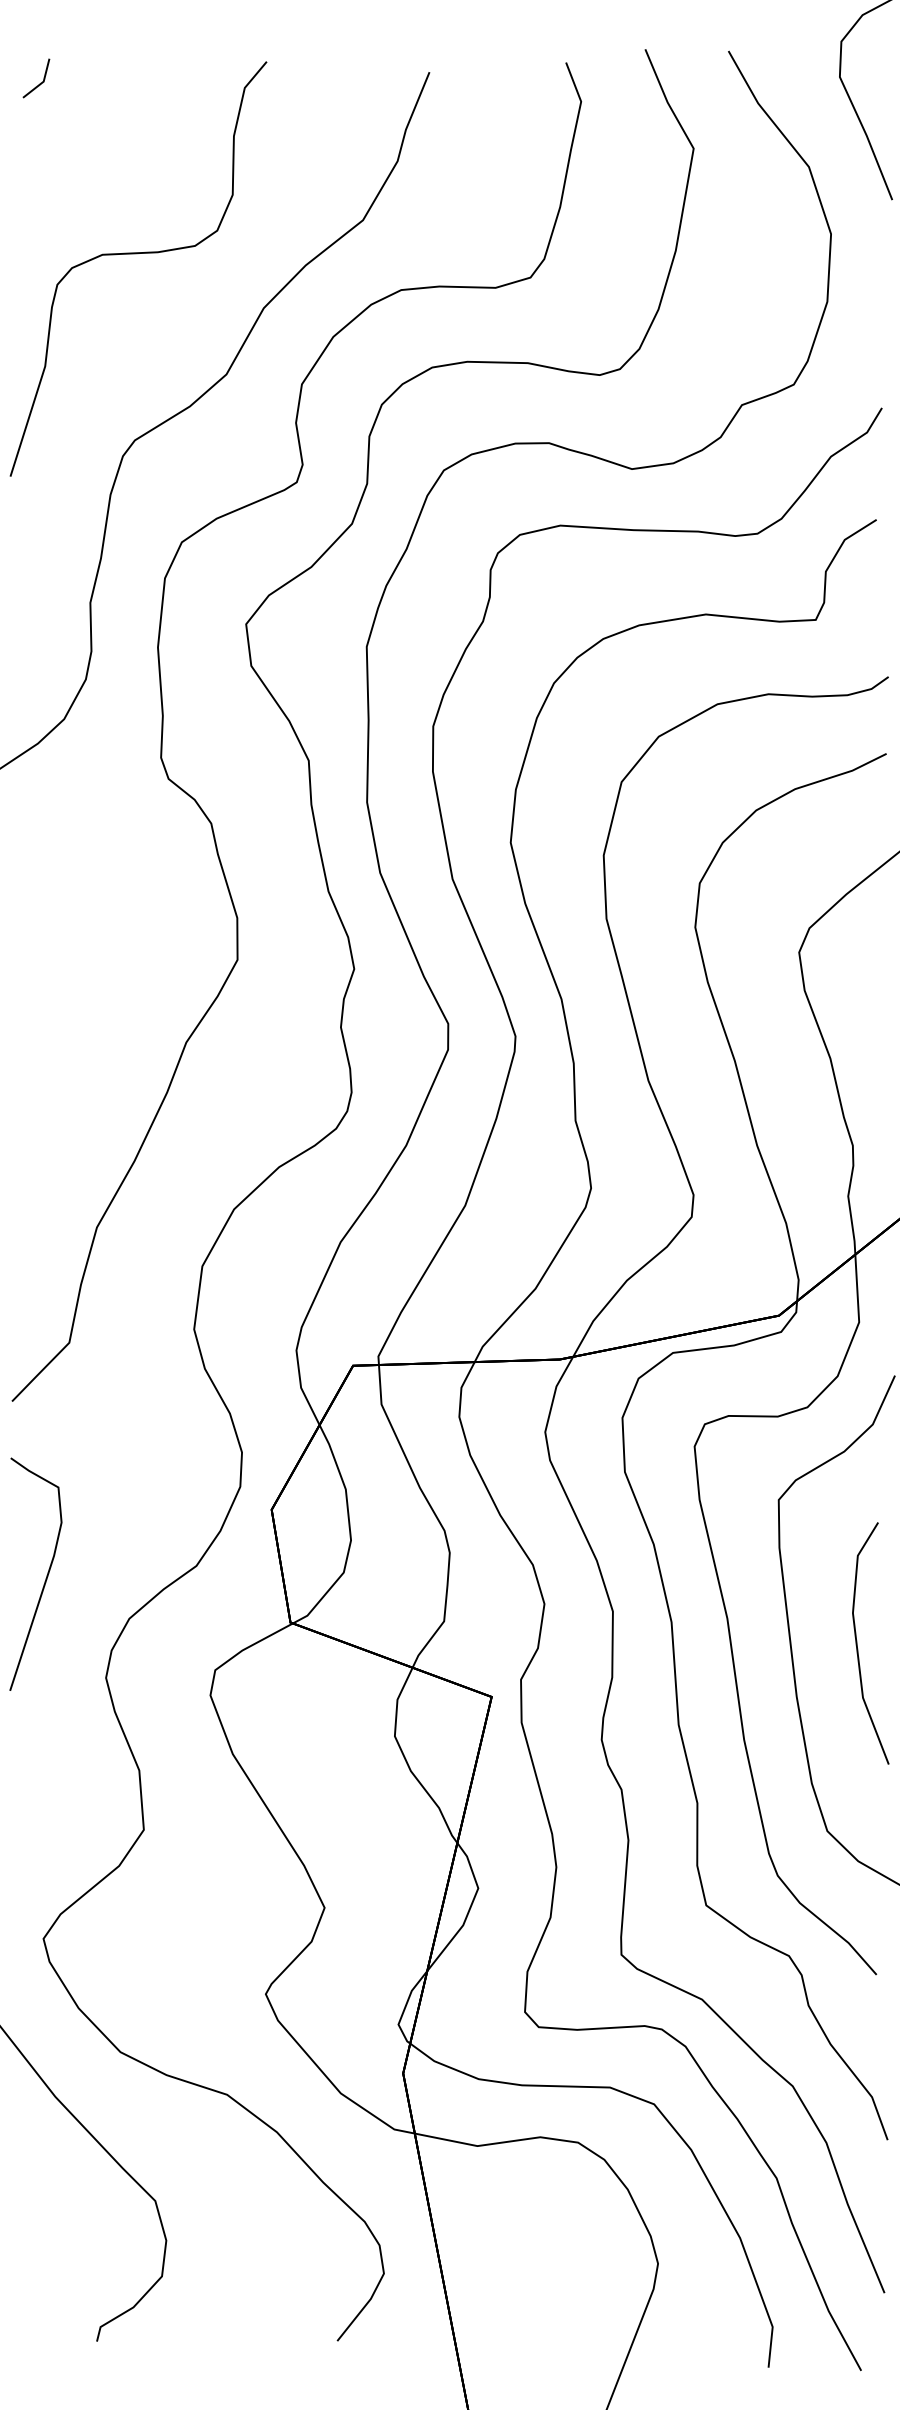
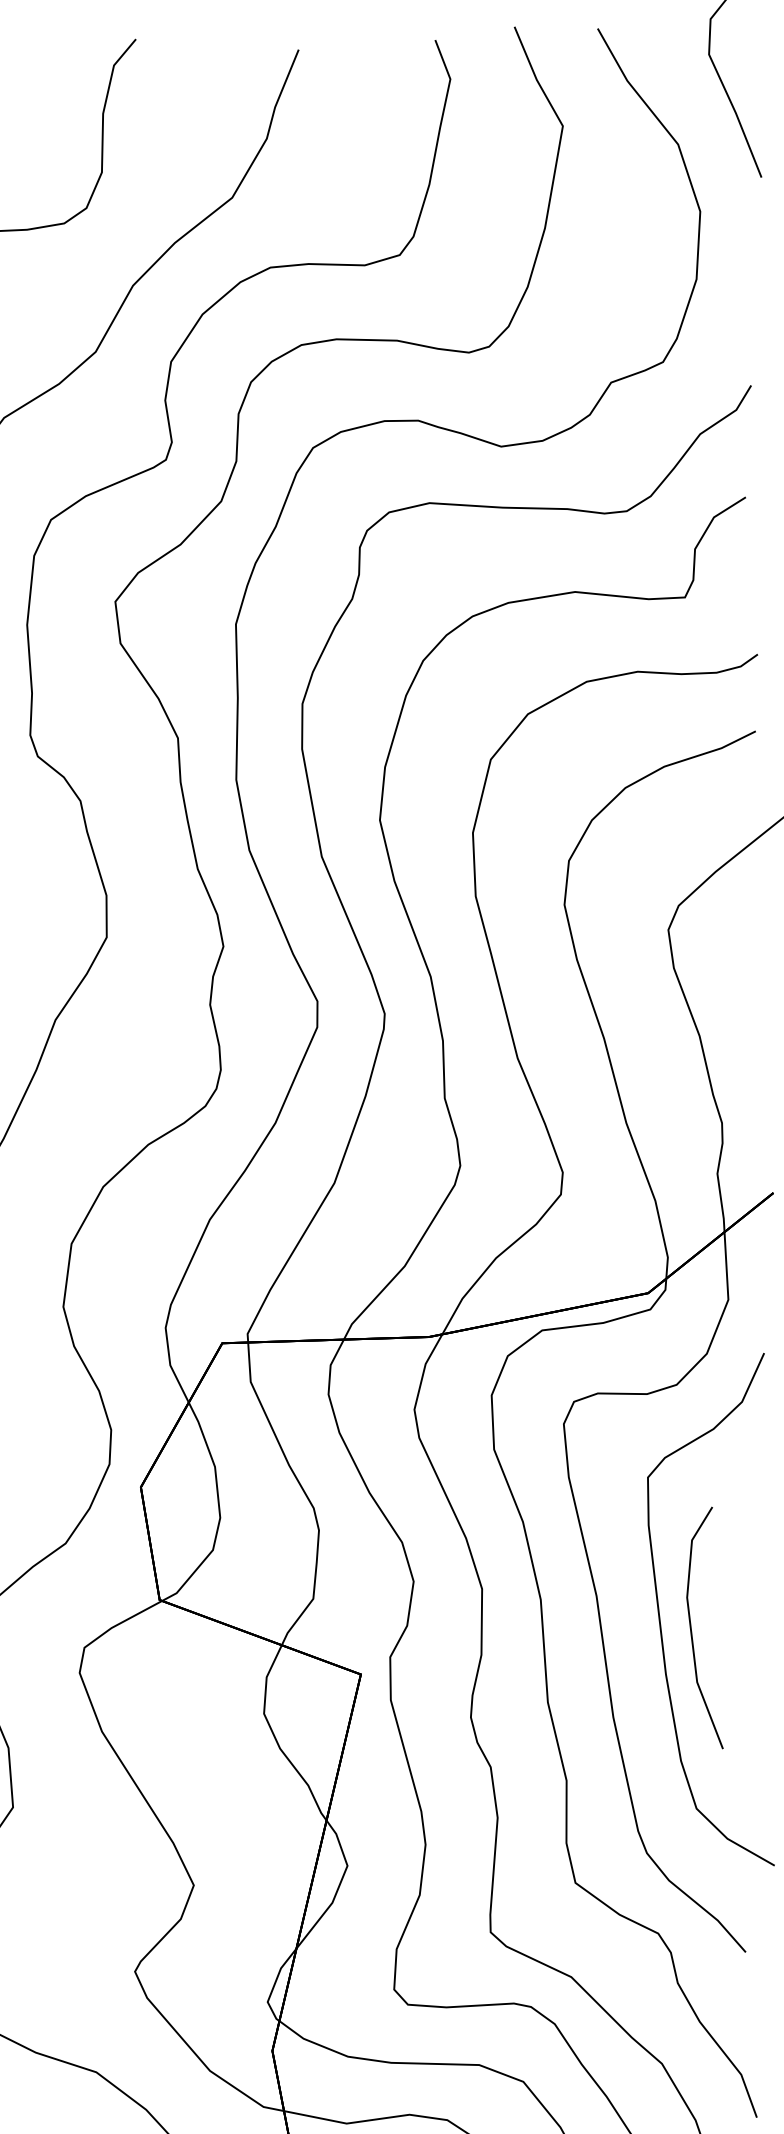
line: (857, 1643) -> (691, 1628), moved

